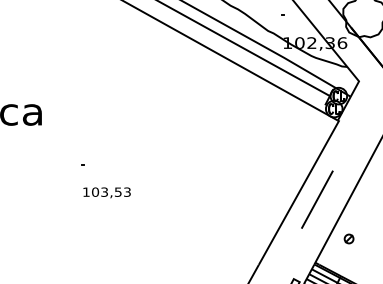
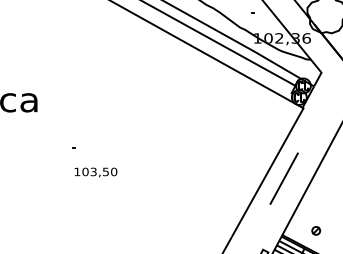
text: (126, 191) -> (113, 171), 103,53 -> 103,50
part: (348, 238) -> (315, 230), moved

